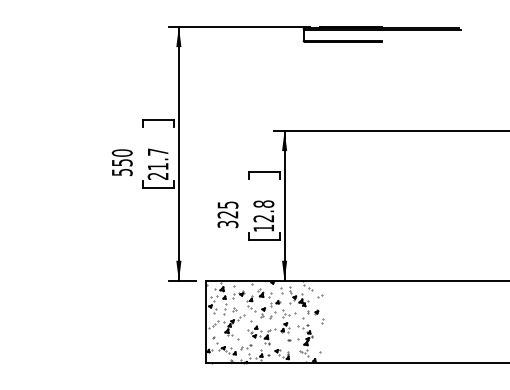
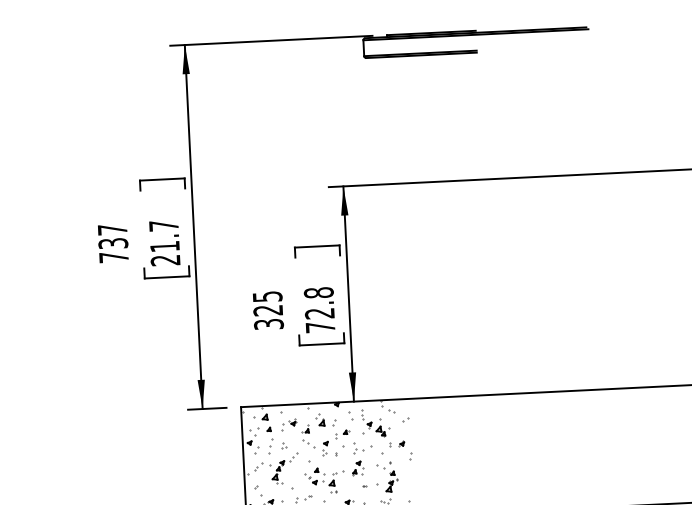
text: (121, 162) -> (112, 243), 550 -> 737
text: (263, 227) -> (319, 326), 12.8 -> 72.8

